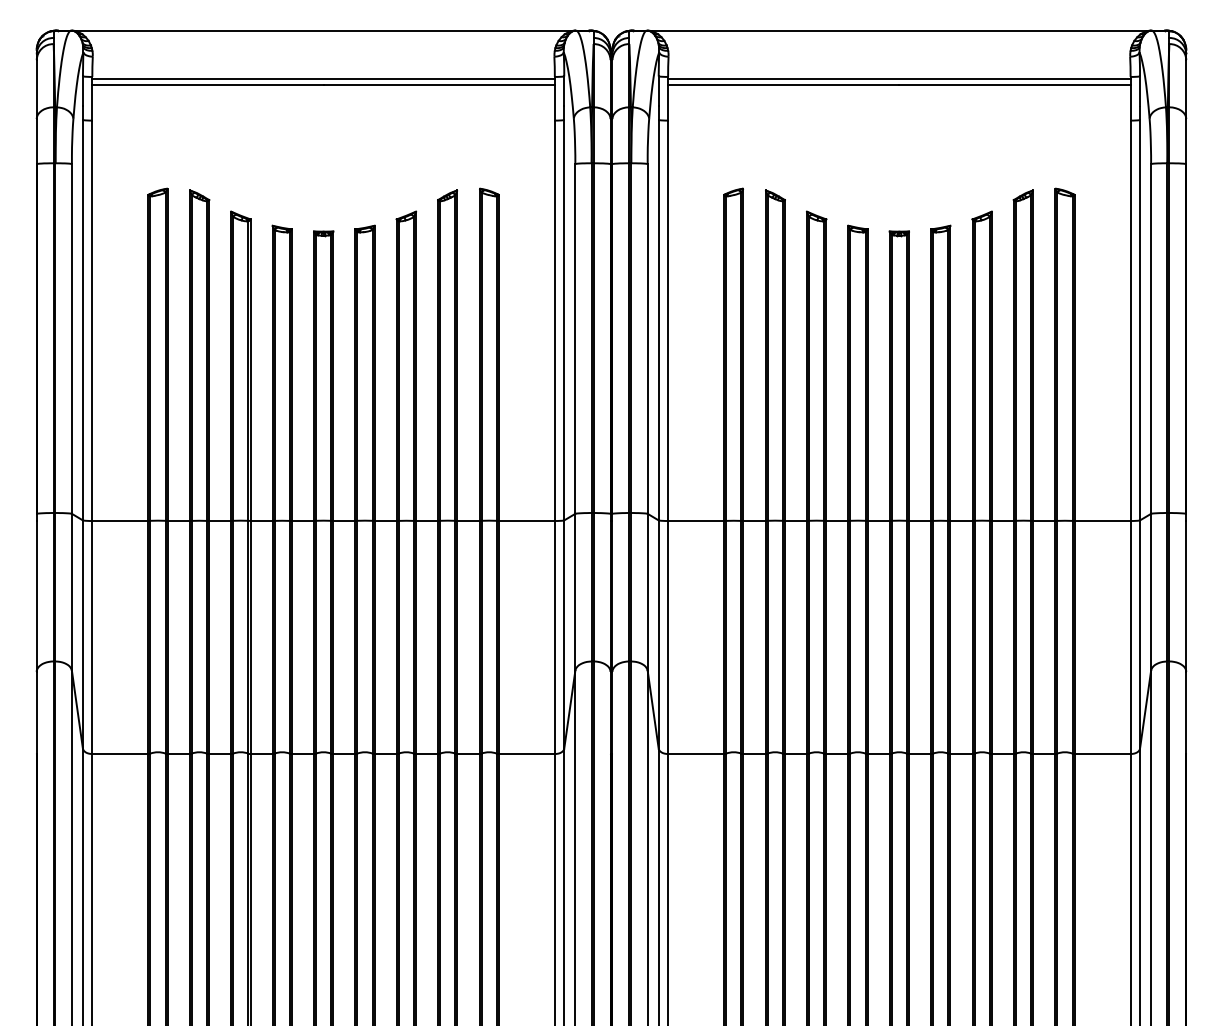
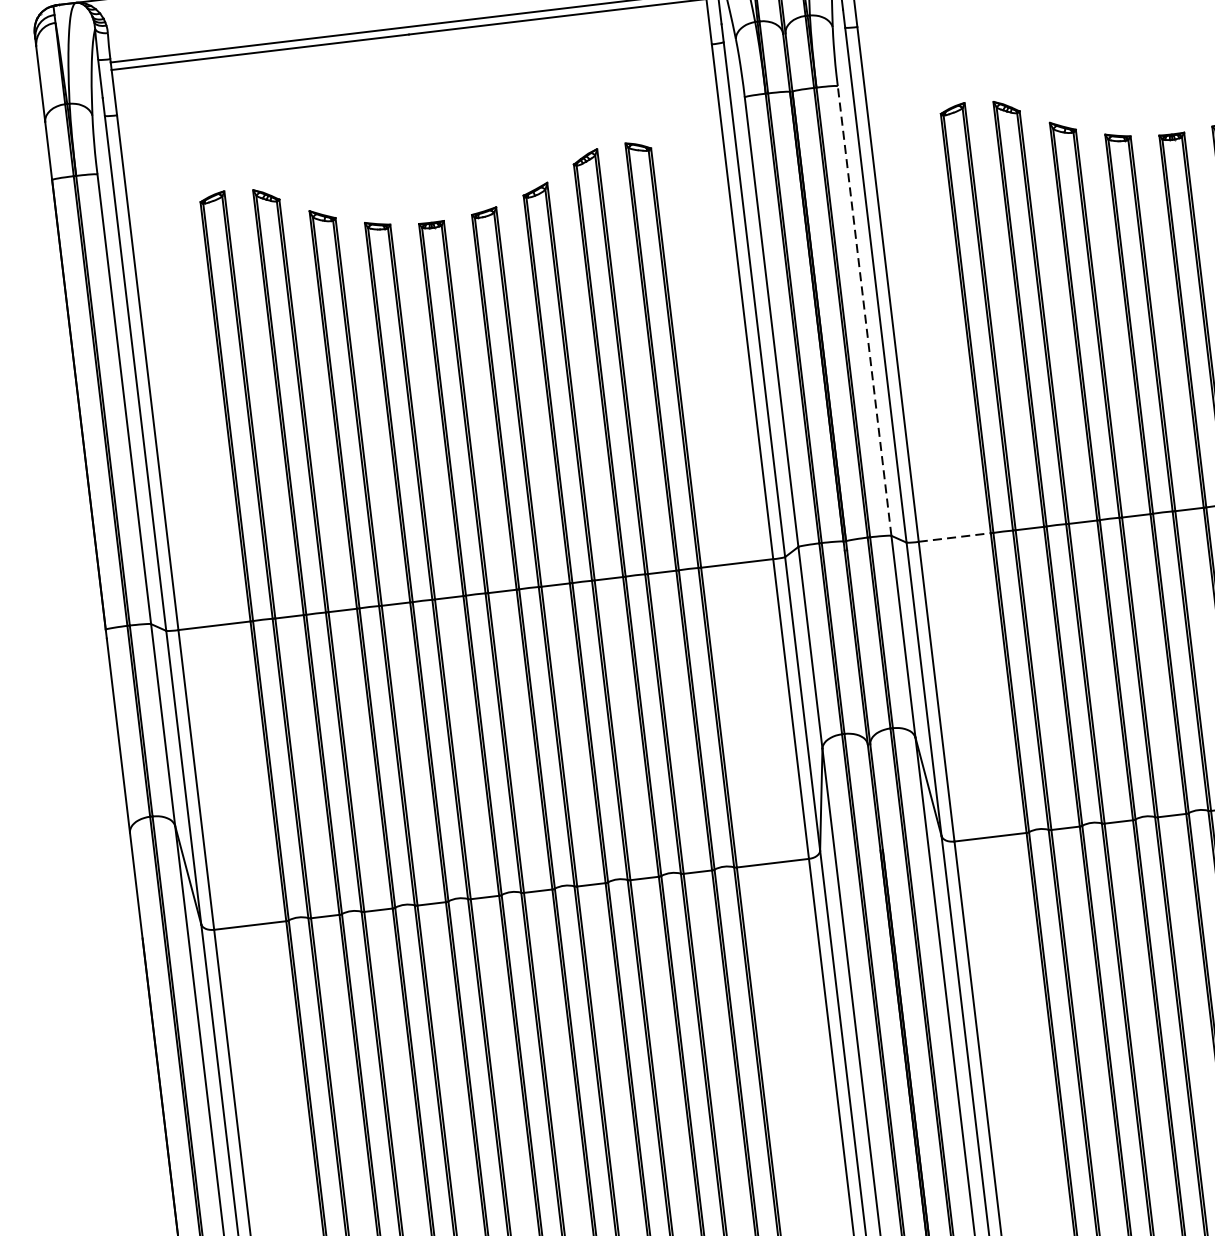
line: (647, 338) -> (864, 310), solid -> dashed
line: (696, 520) -> (955, 536), solid -> dashed

